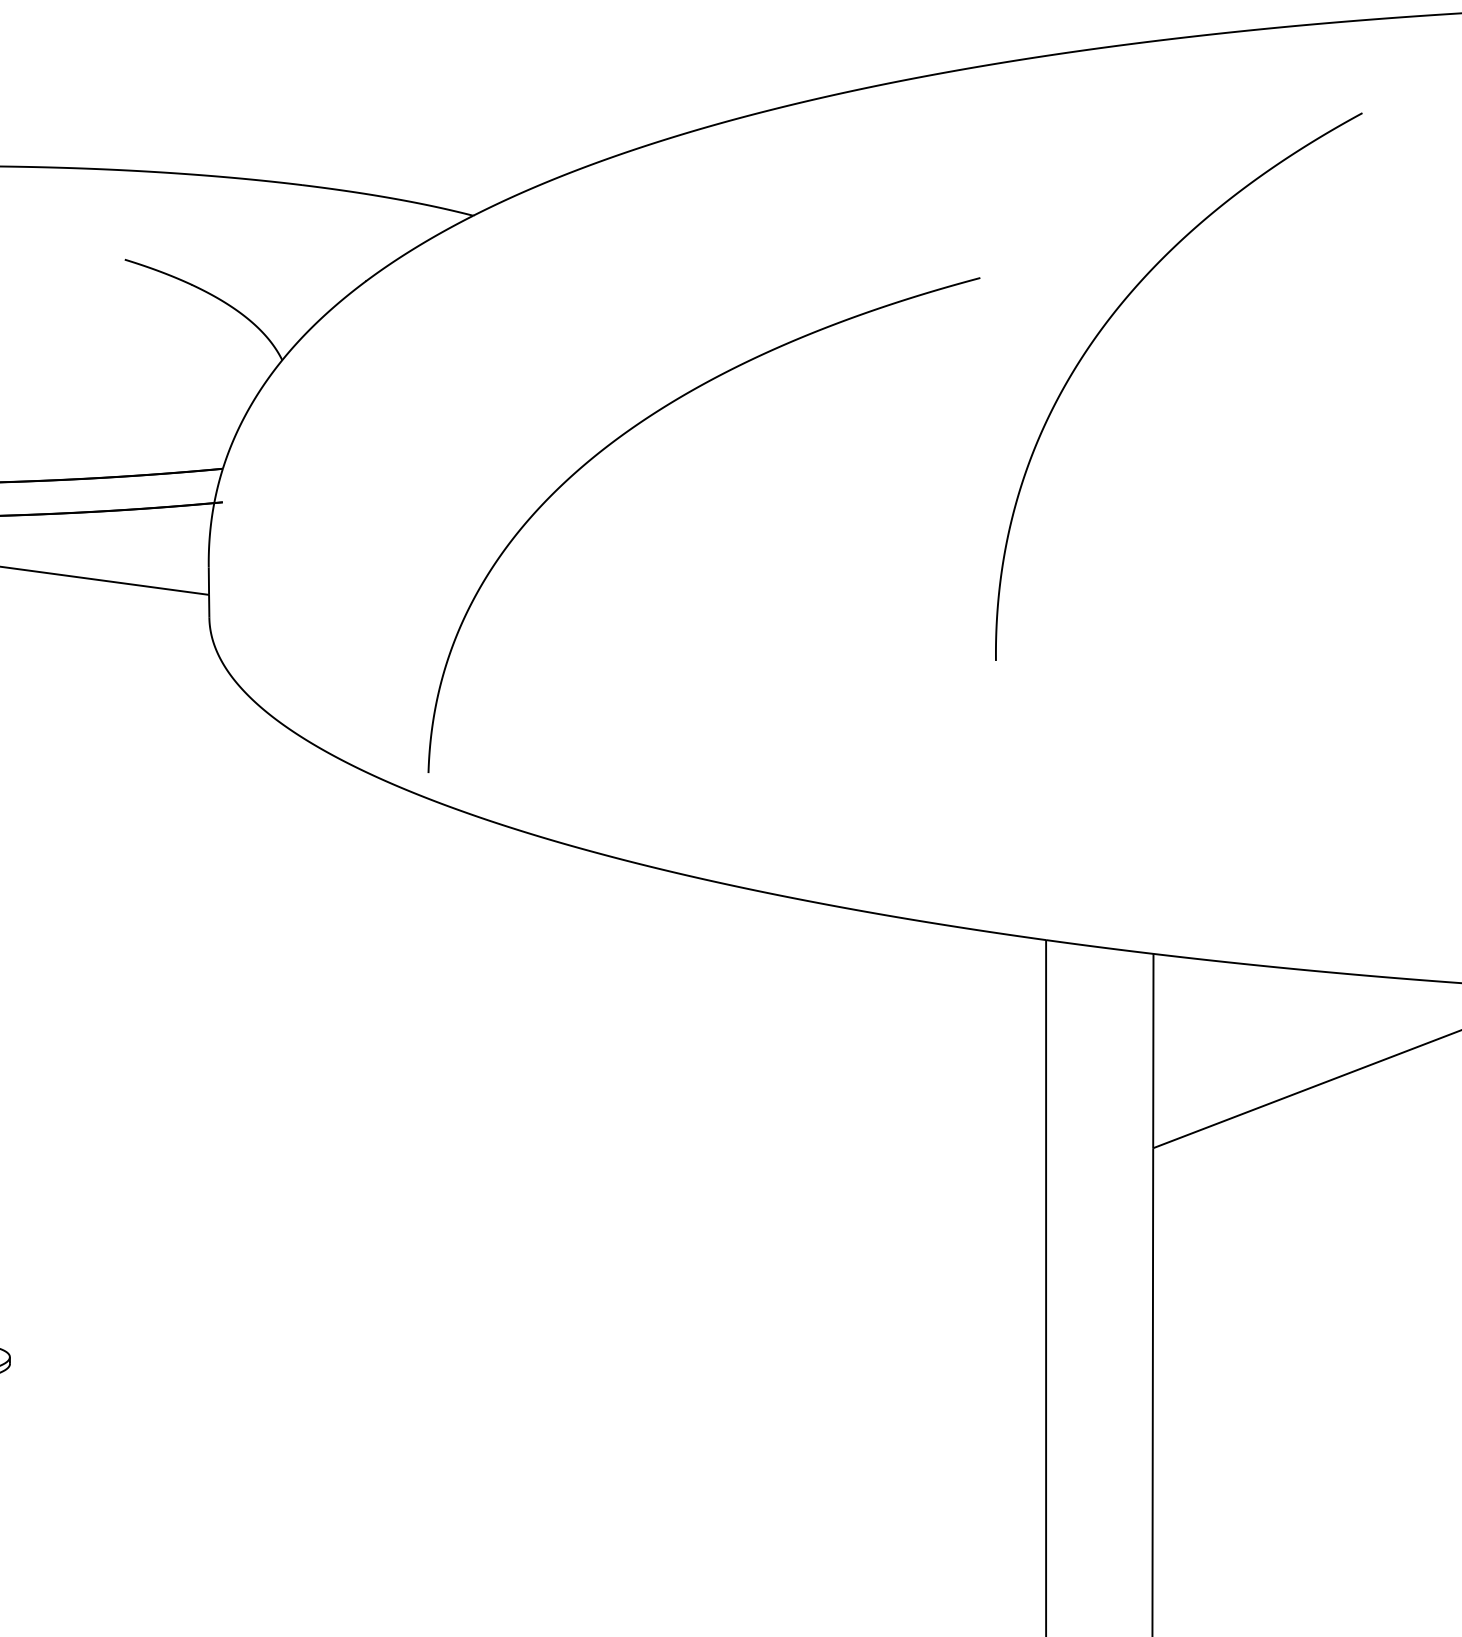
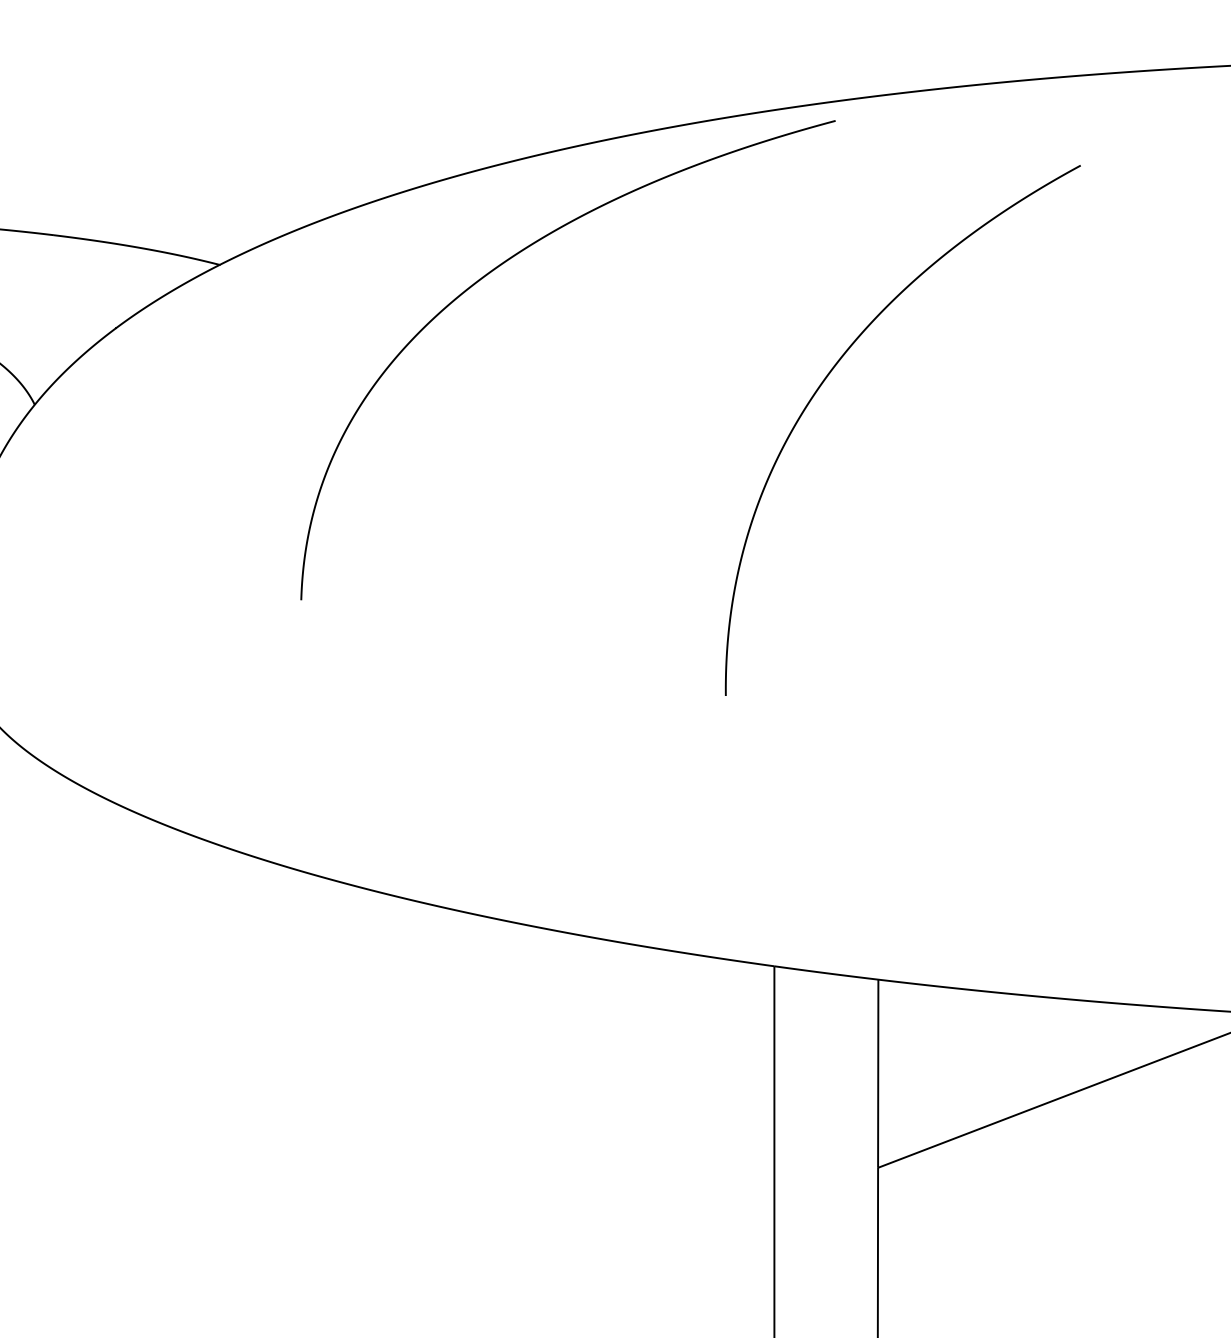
curve: (635, 427) -> (501, 265), moved

